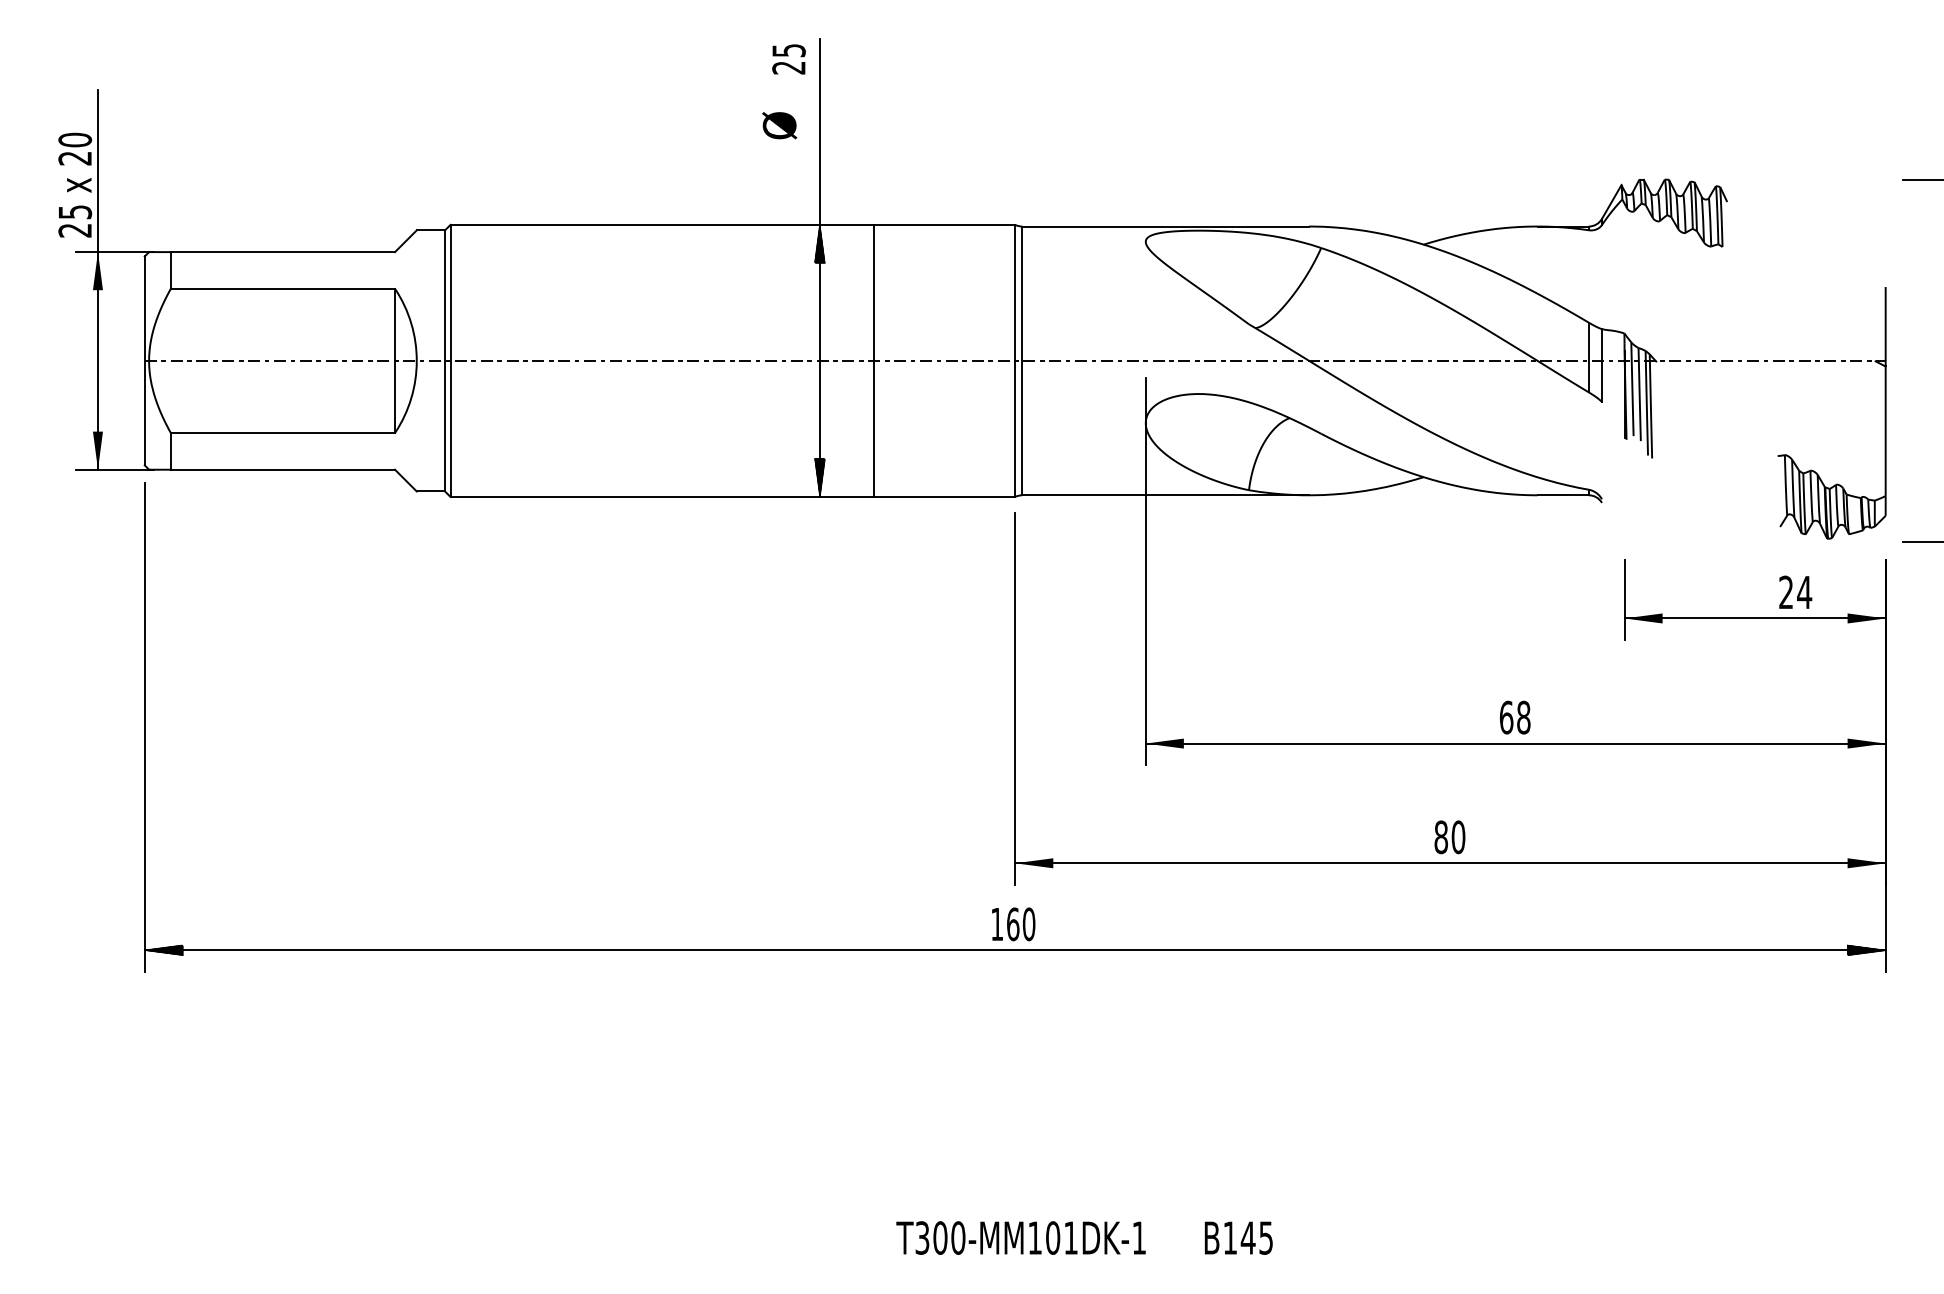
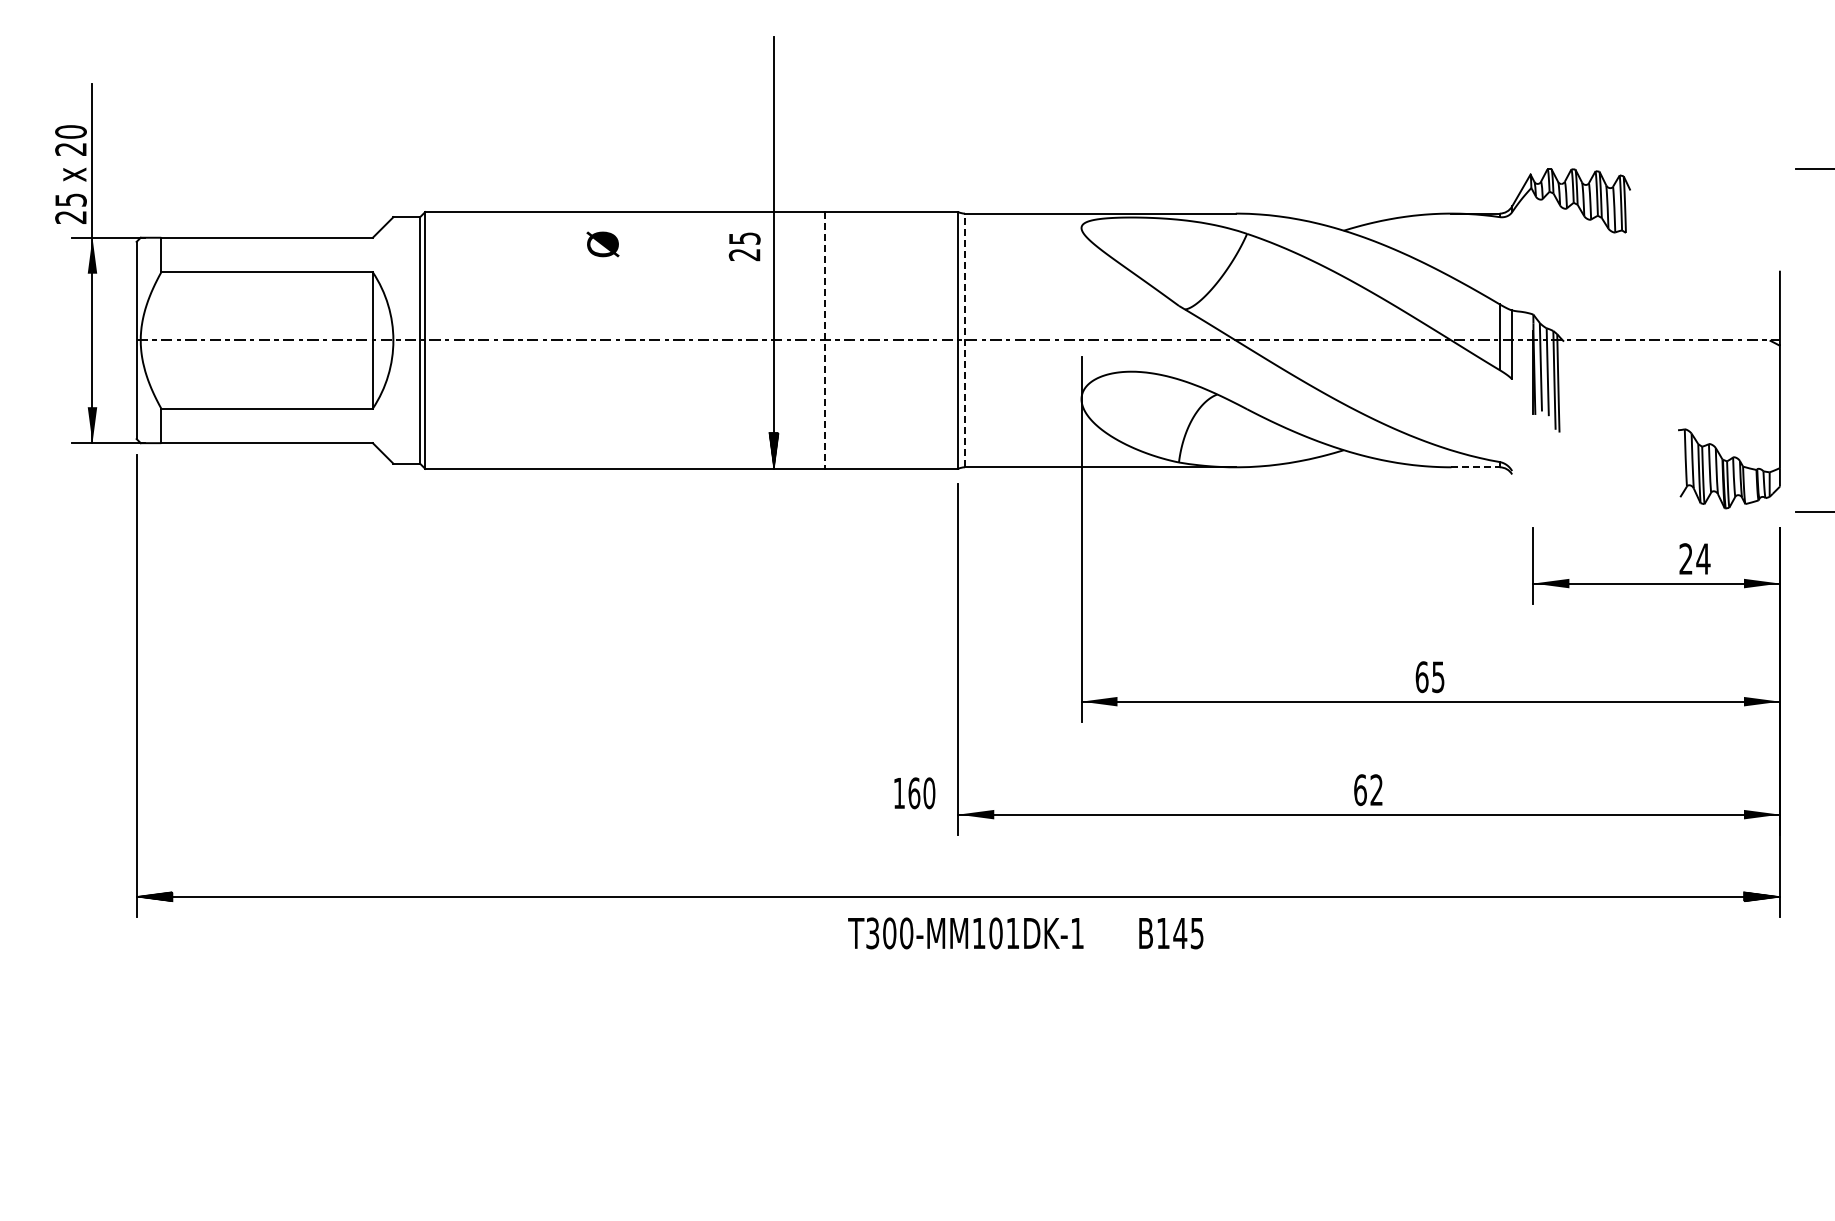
text: (788, 59) -> (744, 246), moved
text: (779, 125) -> (602, 244), moved
hatch: (819, 244) -> (773, 230), removed
line: (873, 360) -> (824, 340), solid -> dashed
line: (1022, 360) -> (965, 340), solid -> dashed
line: (1564, 495) -> (1476, 467), solid -> dashed
text: (1523, 717) -> (1438, 677), 68 -> 65
text: (1449, 837) -> (1368, 790), 80 -> 62
text: (1013, 924) -> (914, 793), moved
text: (1084, 1238) -> (1025, 933), moved

